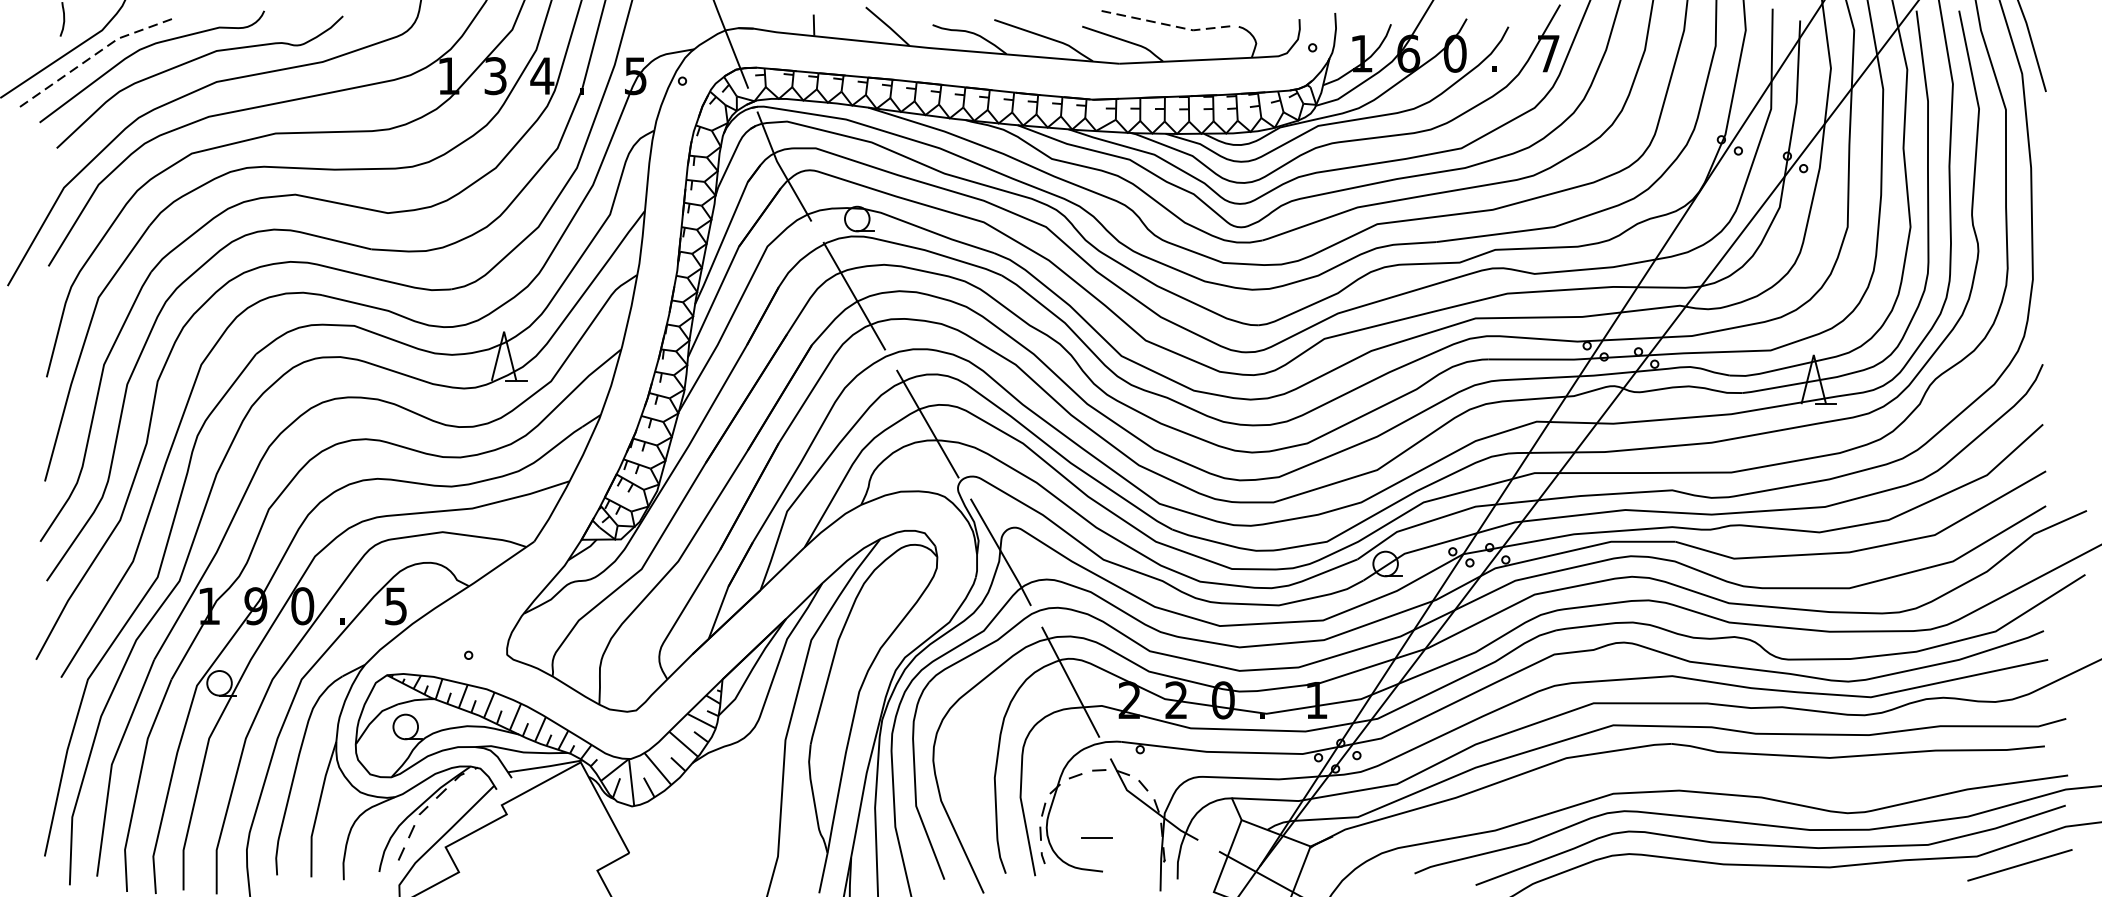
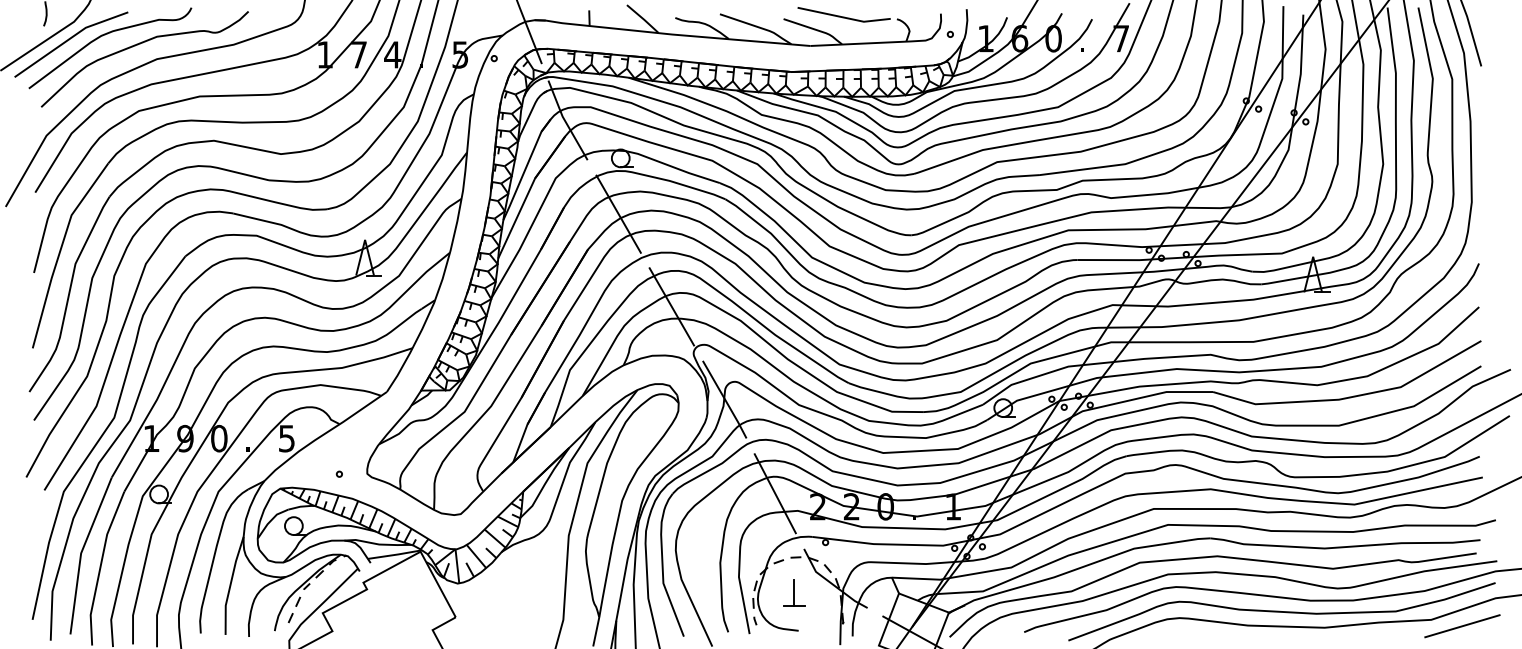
line: (1167, 24) -> (845, 17), dashed -> solid
line: (95, 54) -> (69, 39), dashed -> solid
text: (494, 75) -> (358, 54), 3 -> 7
curve: (1666, 771) -> (1206, 558), added
line: (1097, 818) -> (794, 592), added

